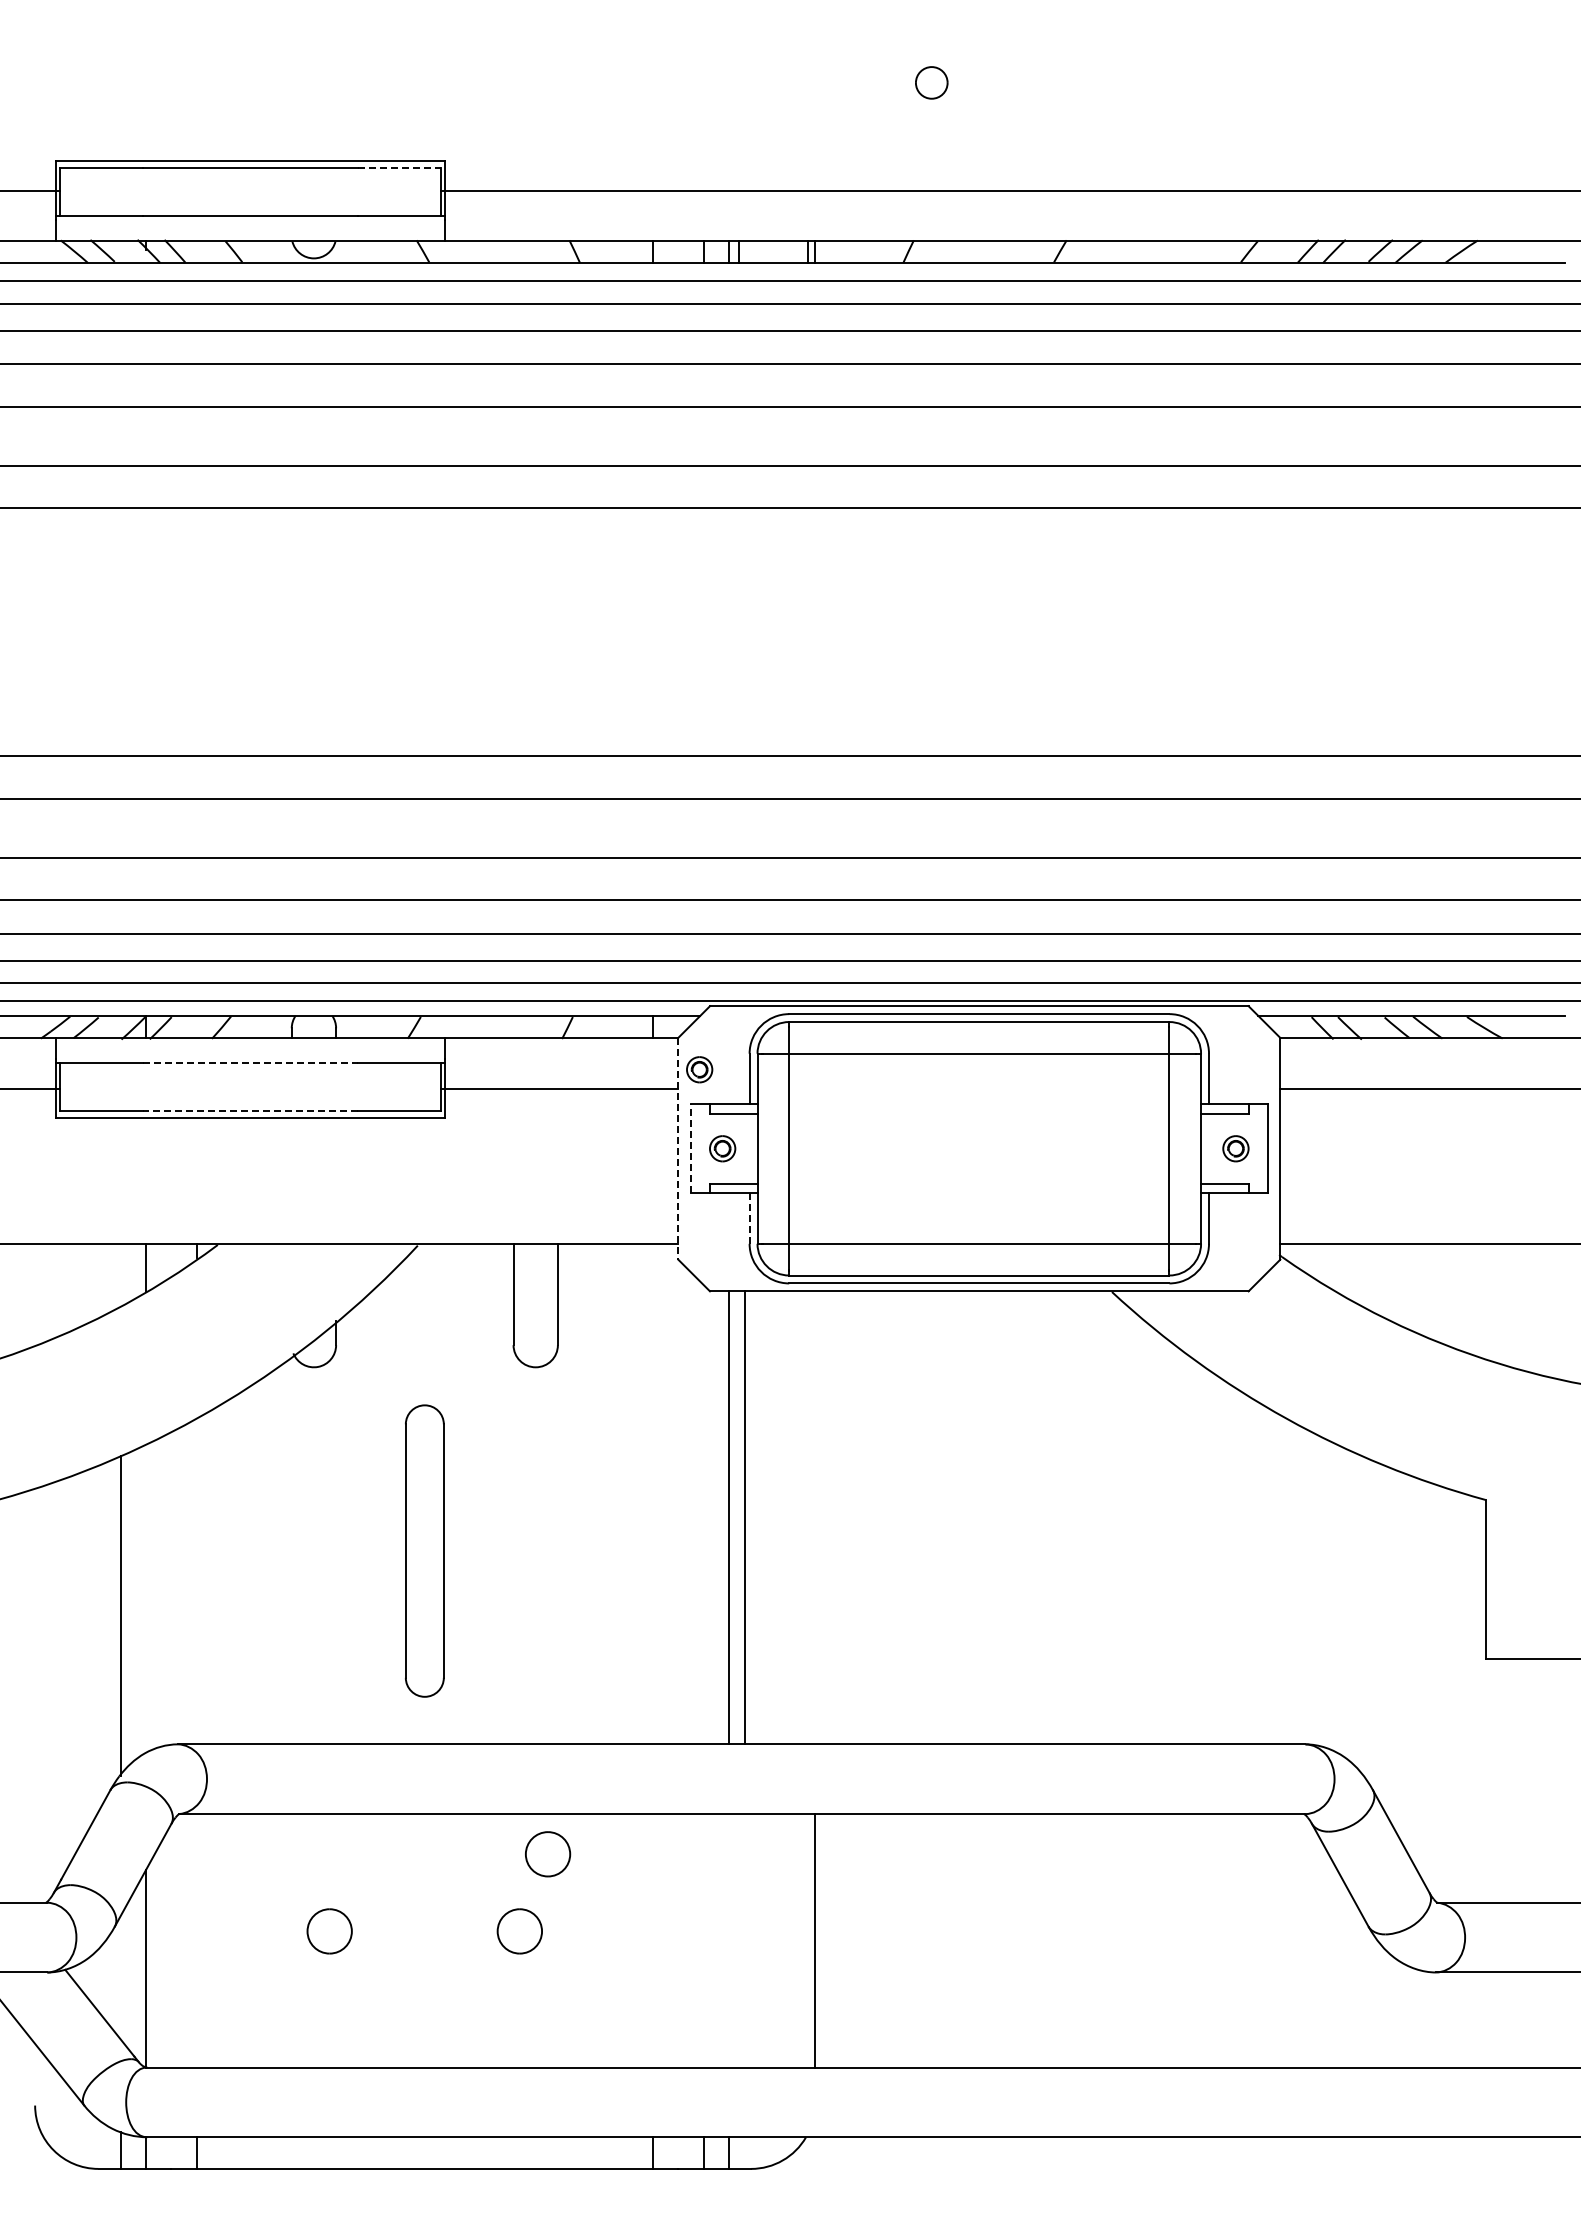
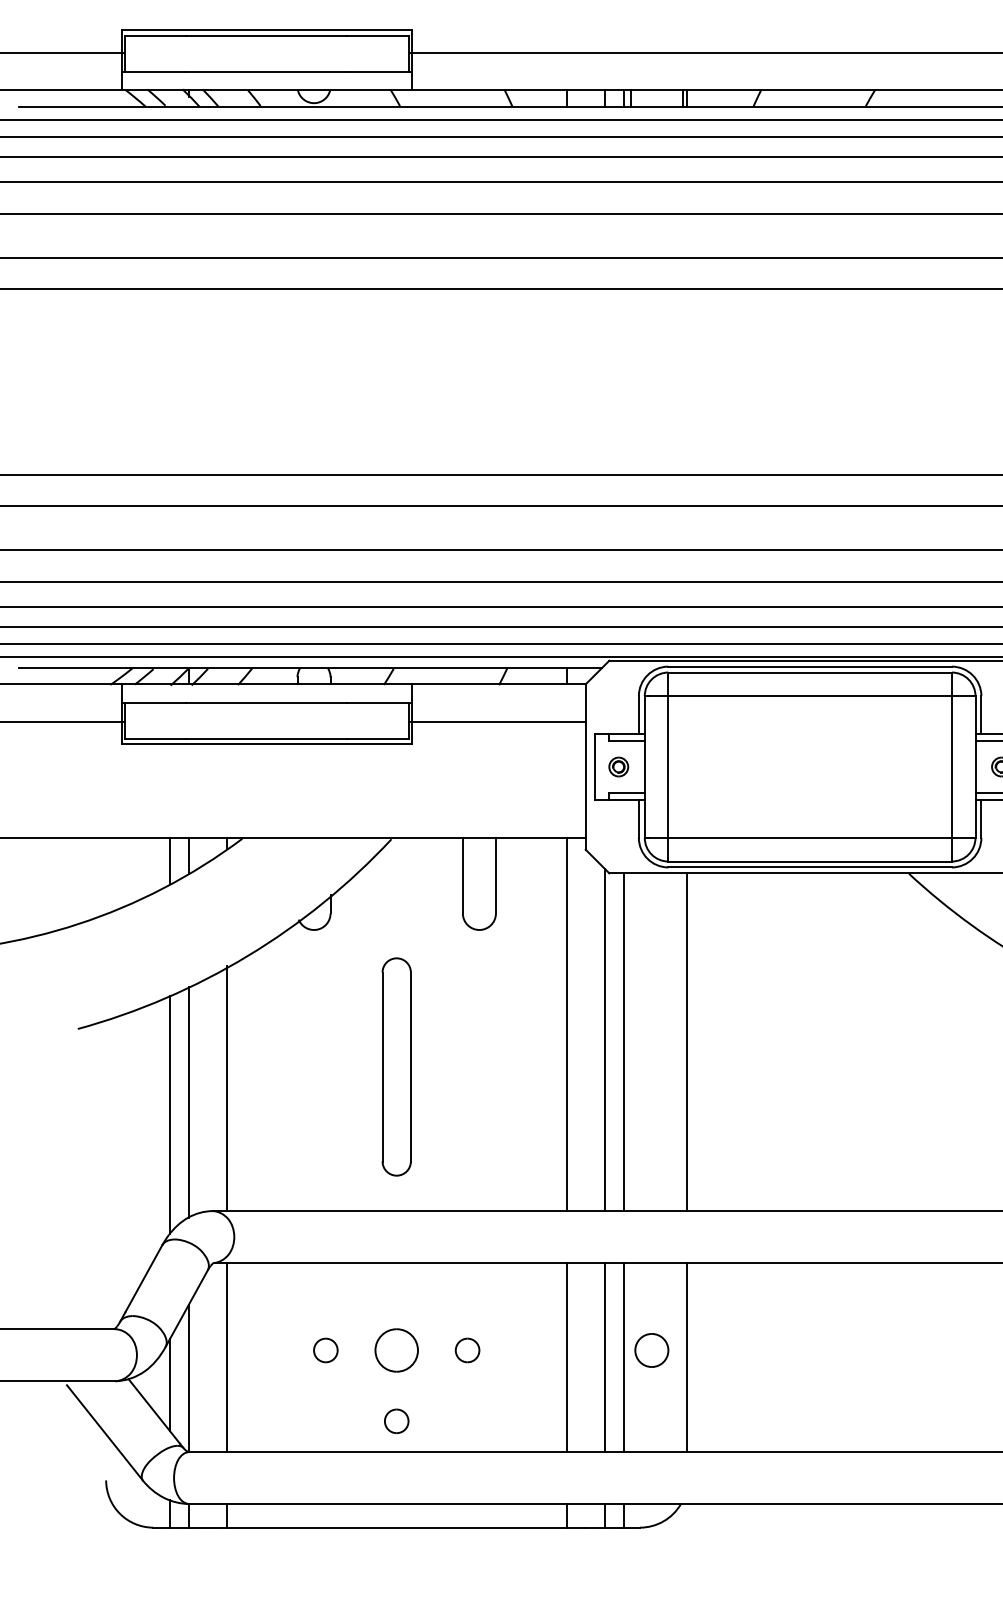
line: (399, 168) -> (377, 36), dashed -> solid
line: (250, 1063) -> (266, 703), dashed -> solid
part: (699, 1069) -> (601, 707), removed
line: (250, 1110) -> (266, 738), dashed -> solid
line: (678, 1148) -> (585, 766), dashed -> solid
line: (690, 1148) -> (594, 766), dashed -> solid
line: (749, 1217) -> (638, 818), dashed -> solid
line: (120, 1274) -> (169, 860), added
line: (652, 1493) -> (566, 1024), added
line: (703, 1514) -> (604, 1039), added
line: (744, 1517) -> (687, 1041), moved
line: (196, 1579) -> (226, 1088), added
line: (146, 1598) -> (189, 1102), added
part: (548, 1854) -> (652, 1350), moved
part: (329, 1930) -> (325, 1349), size x0.71
part: (424, 1930) -> (396, 1349), added
part: (519, 1930) -> (467, 1349), size x0.71
line: (196, 1940) -> (226, 1357), added
line: (652, 1940) -> (566, 1357), added
line: (703, 1940) -> (604, 1357), added
line: (729, 1940) -> (623, 1357), added
line: (120, 1977) -> (169, 1384), added
part: (424, 2026) -> (396, 1421), added

